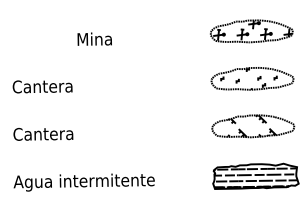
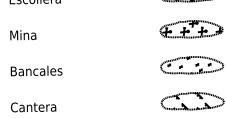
text: (94, 38) -> (23, 34), moved
text: (46, 86) -> (35, 71), Cantera -> Bancales

